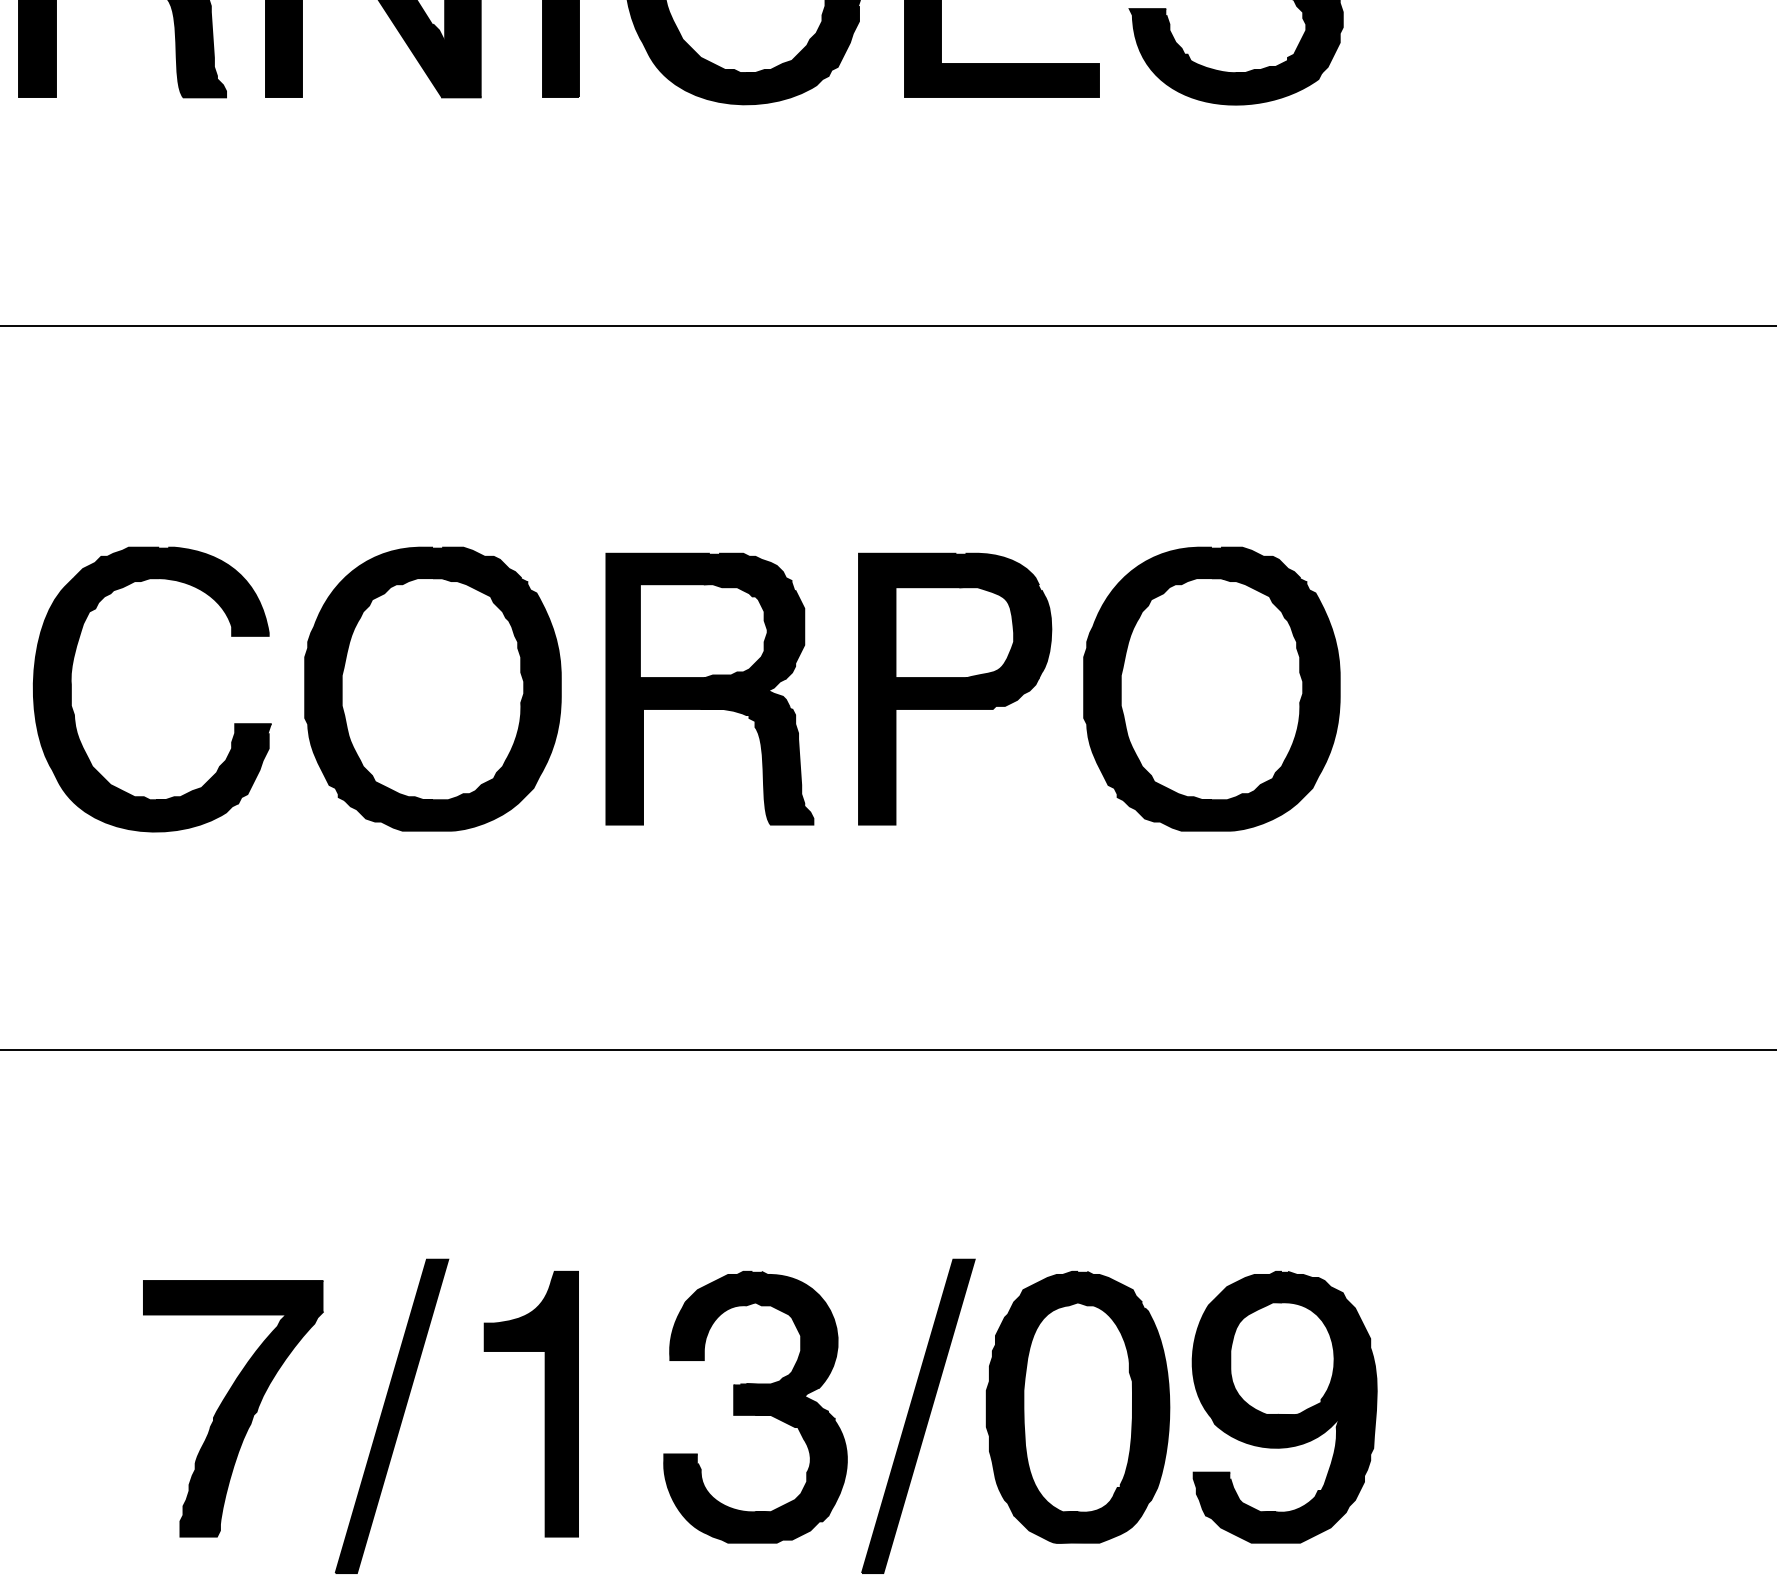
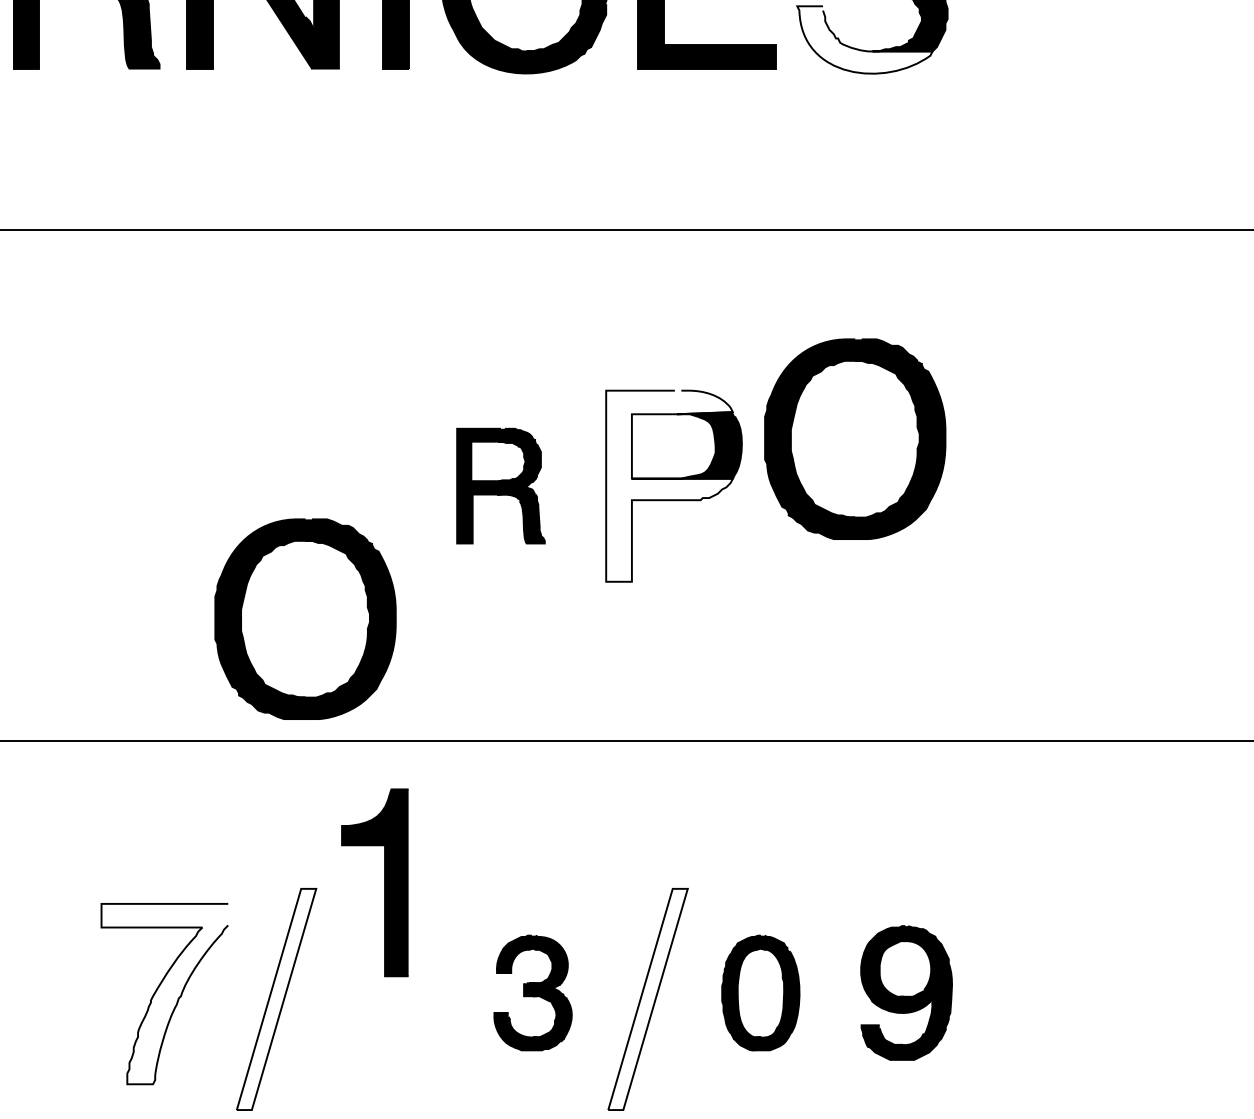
fill: (1225, 56) -> (864, 39), removed
part: (432, 688) -> (305, 618), moved
part: (709, 688) -> (500, 485), size x0.6
fill: (948, 688) -> (669, 485), removed
part: (1212, 688) -> (855, 438), moved
part: (75, 715) -> (53, 504), removed
part: (544, 1403) -> (384, 882), moved
part: (754, 1406) -> (532, 992), size x0.6
part: (1077, 1406) -> (760, 992), size x0.6
part: (1284, 1406) -> (906, 992), size x0.7
fill: (233, 1407) -> (164, 993), removed
fill: (391, 1416) -> (276, 999), removed
fill: (917, 1416) -> (647, 999), removed

